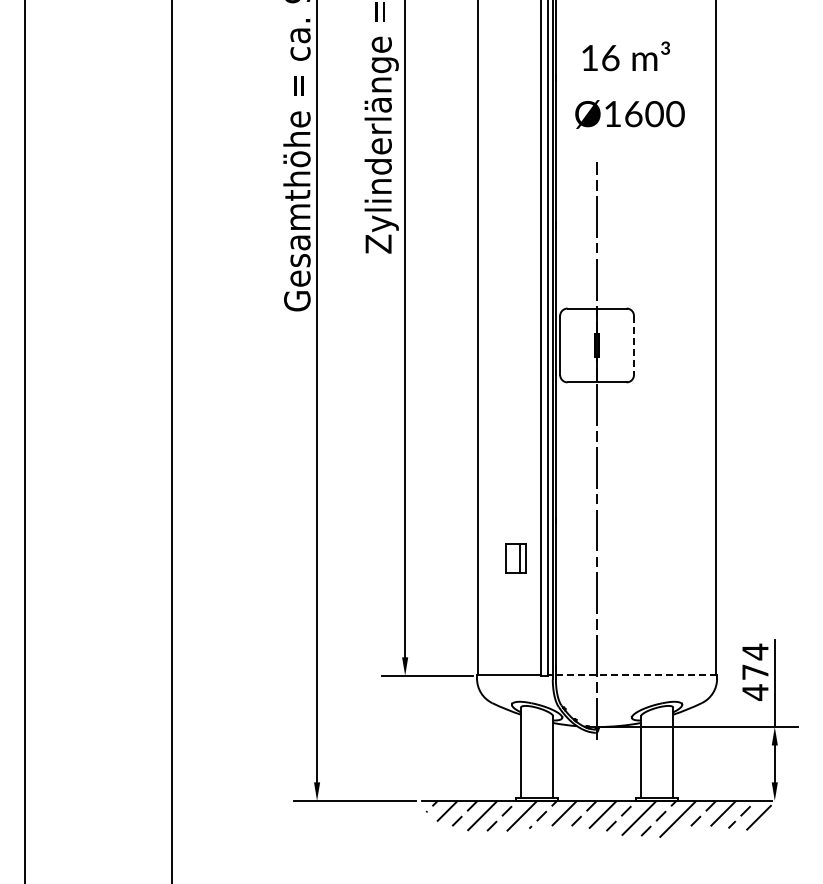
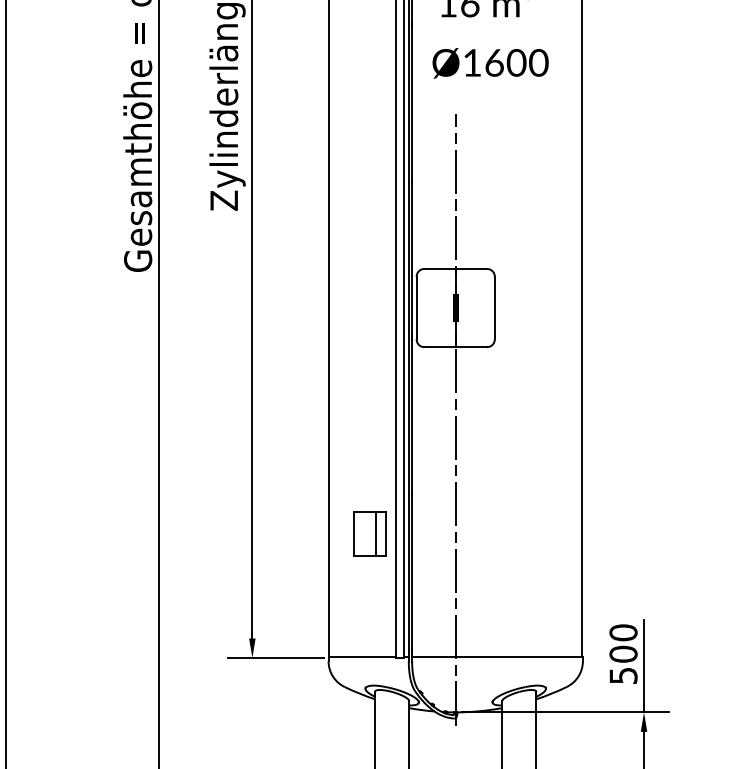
line: (633, 345) -> (494, 308), dashed -> solid
part: (515, 558) -> (369, 533), size x1.43
text: (755, 672) -> (623, 654), 474 -> 500
line: (636, 674) -> (497, 656), dashed -> solid

